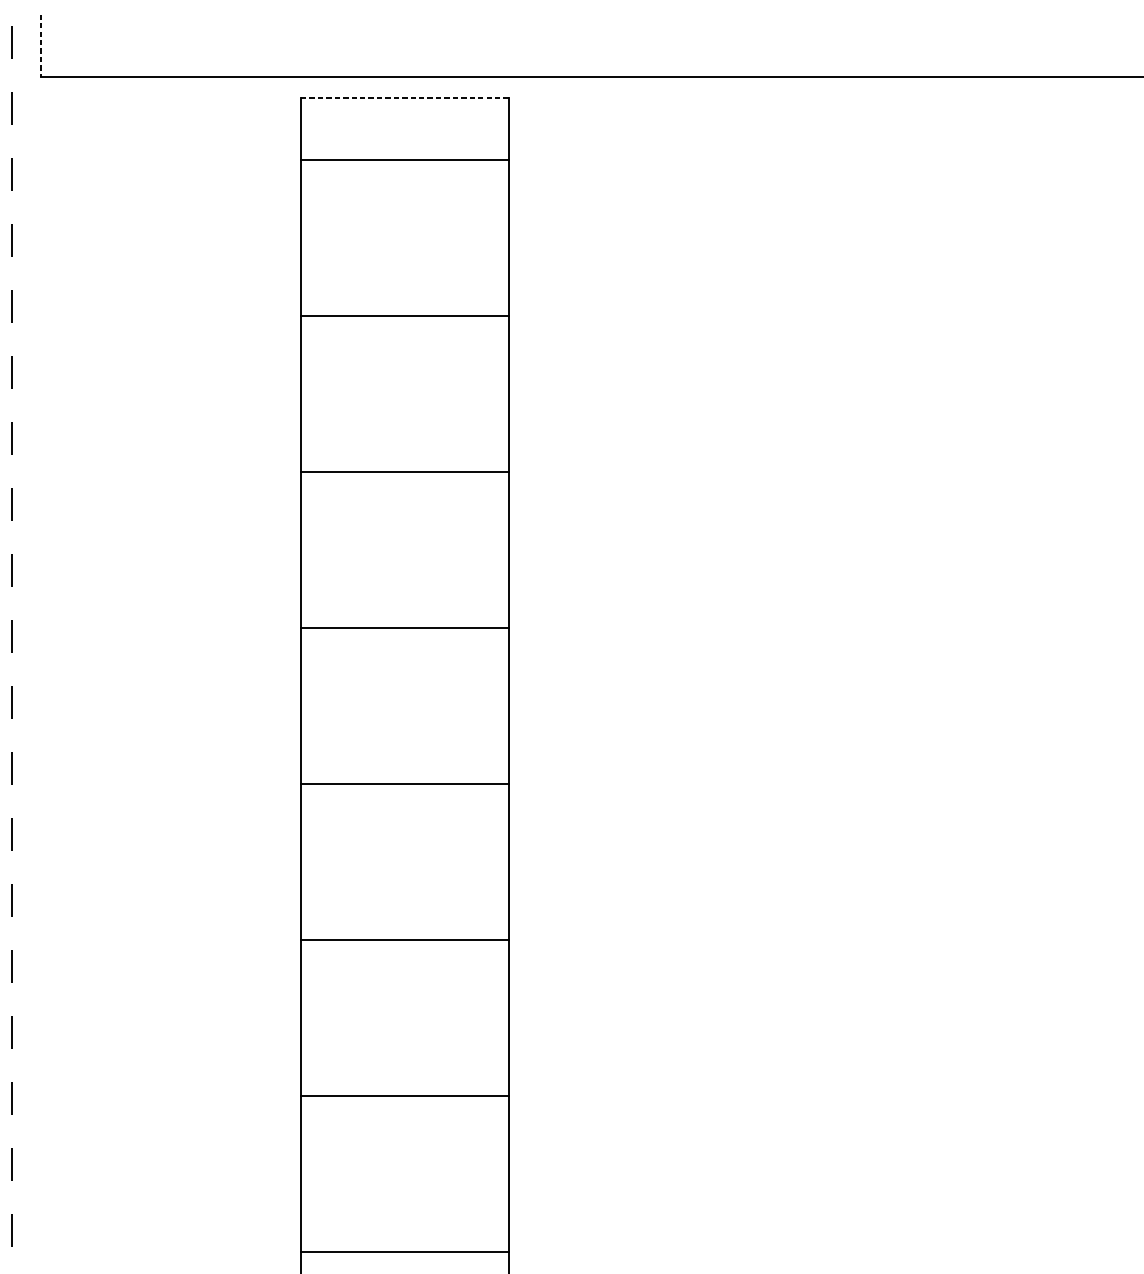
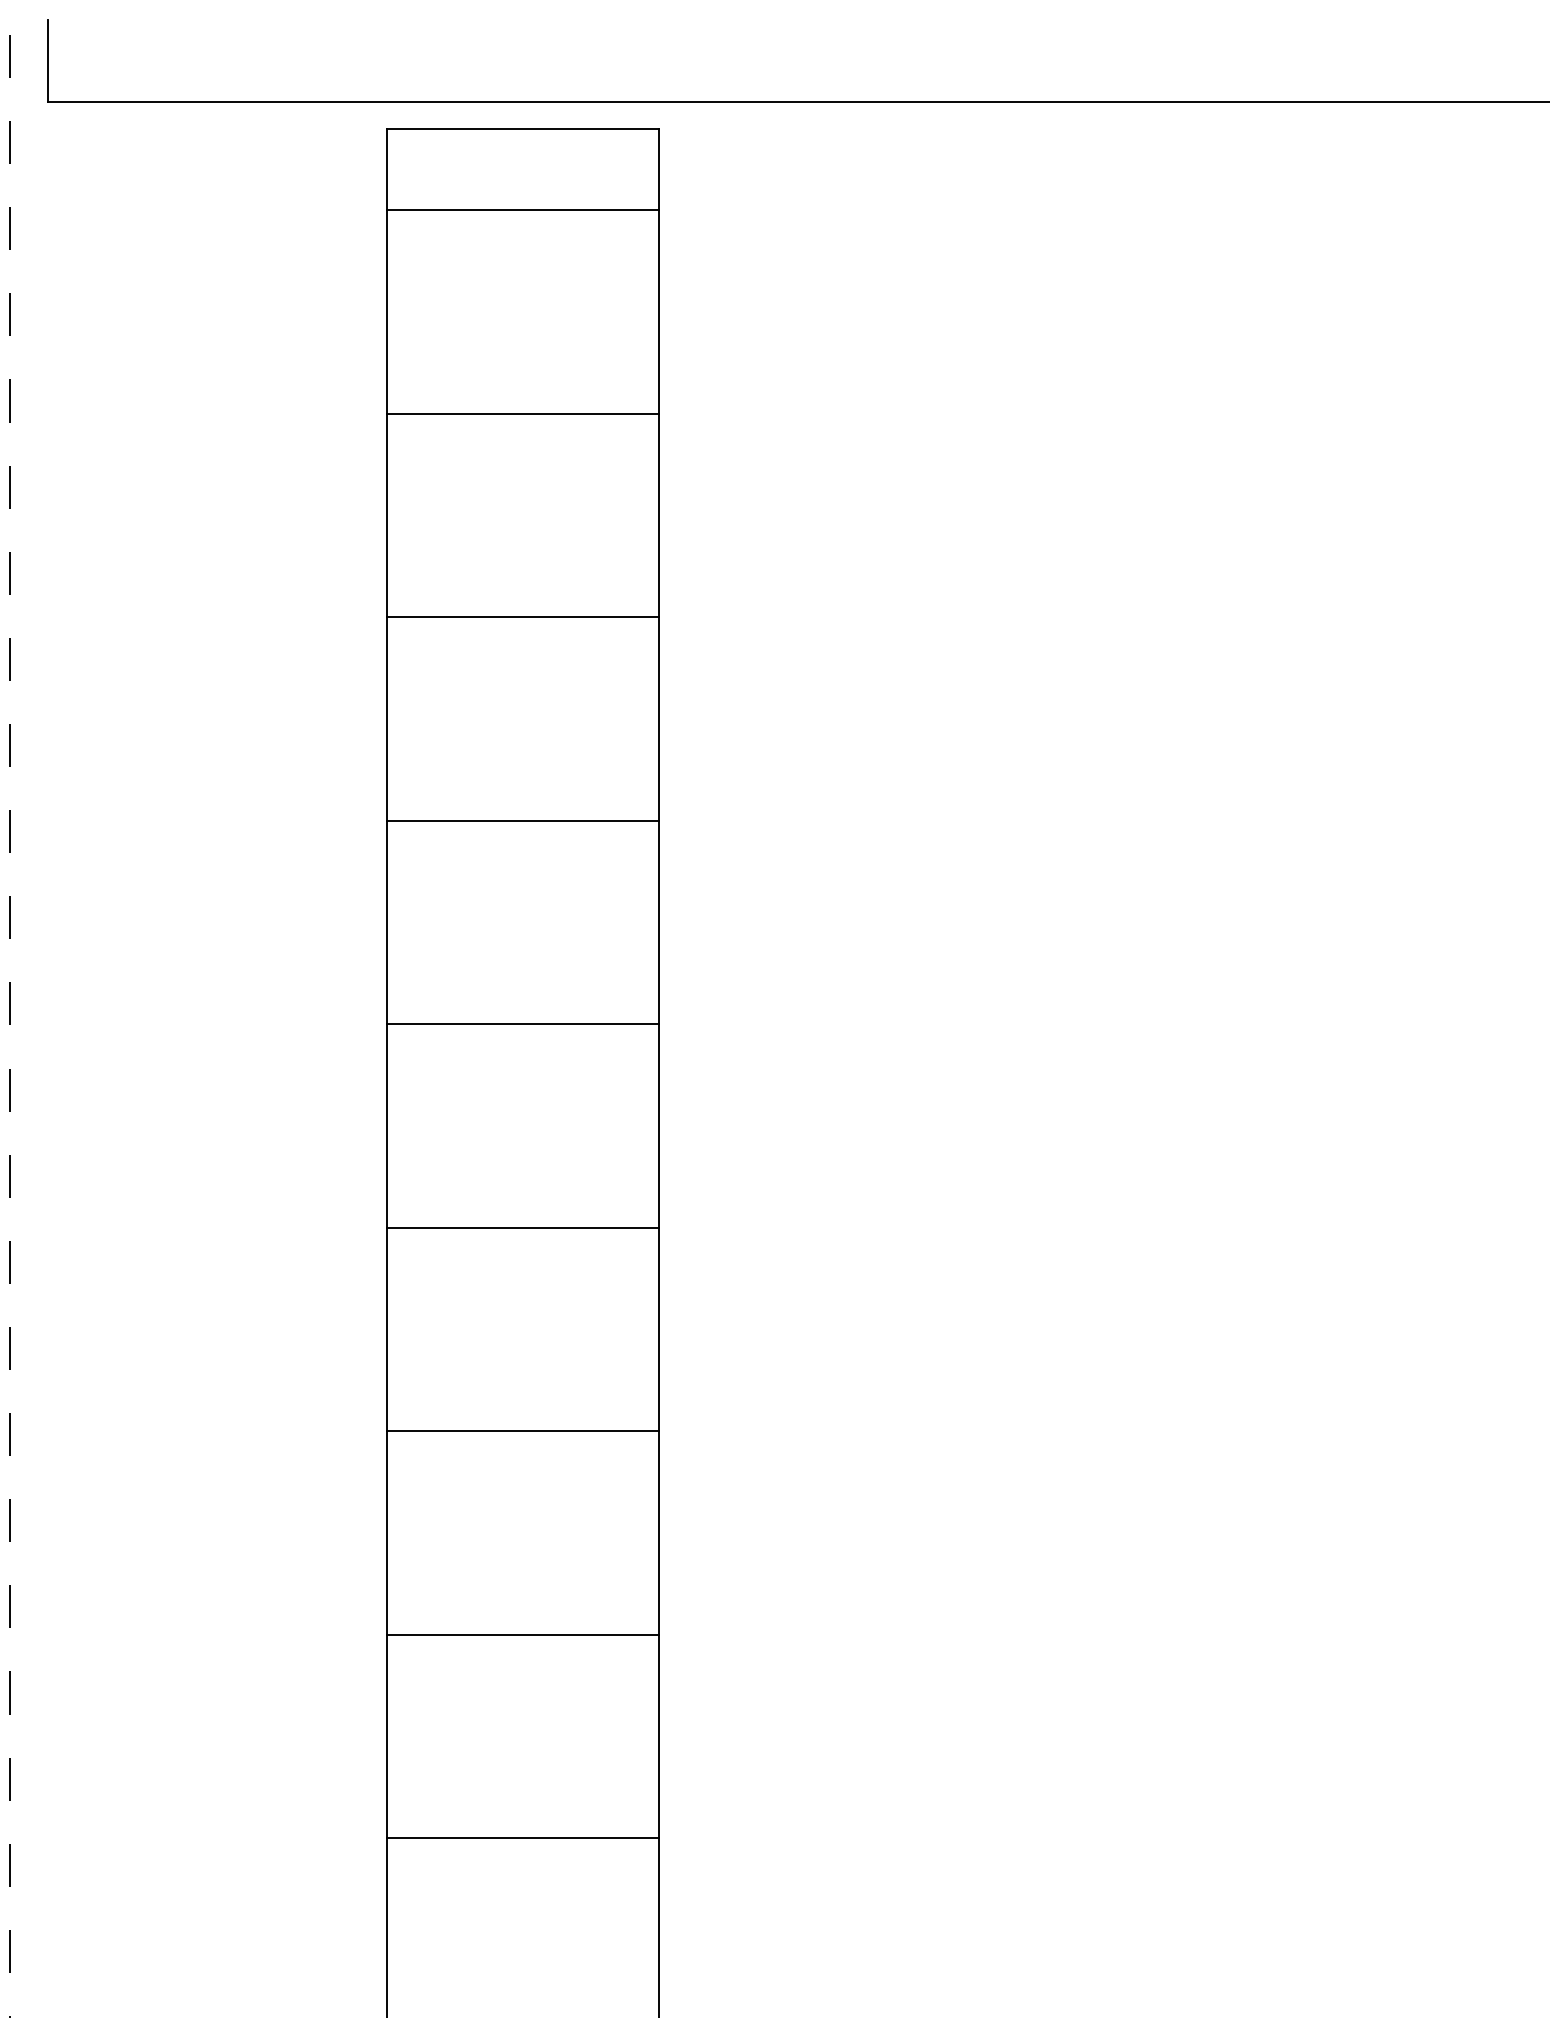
line: (40, 46) -> (48, 61), dashed -> solid
line: (405, 97) -> (523, 128), dashed -> solid

